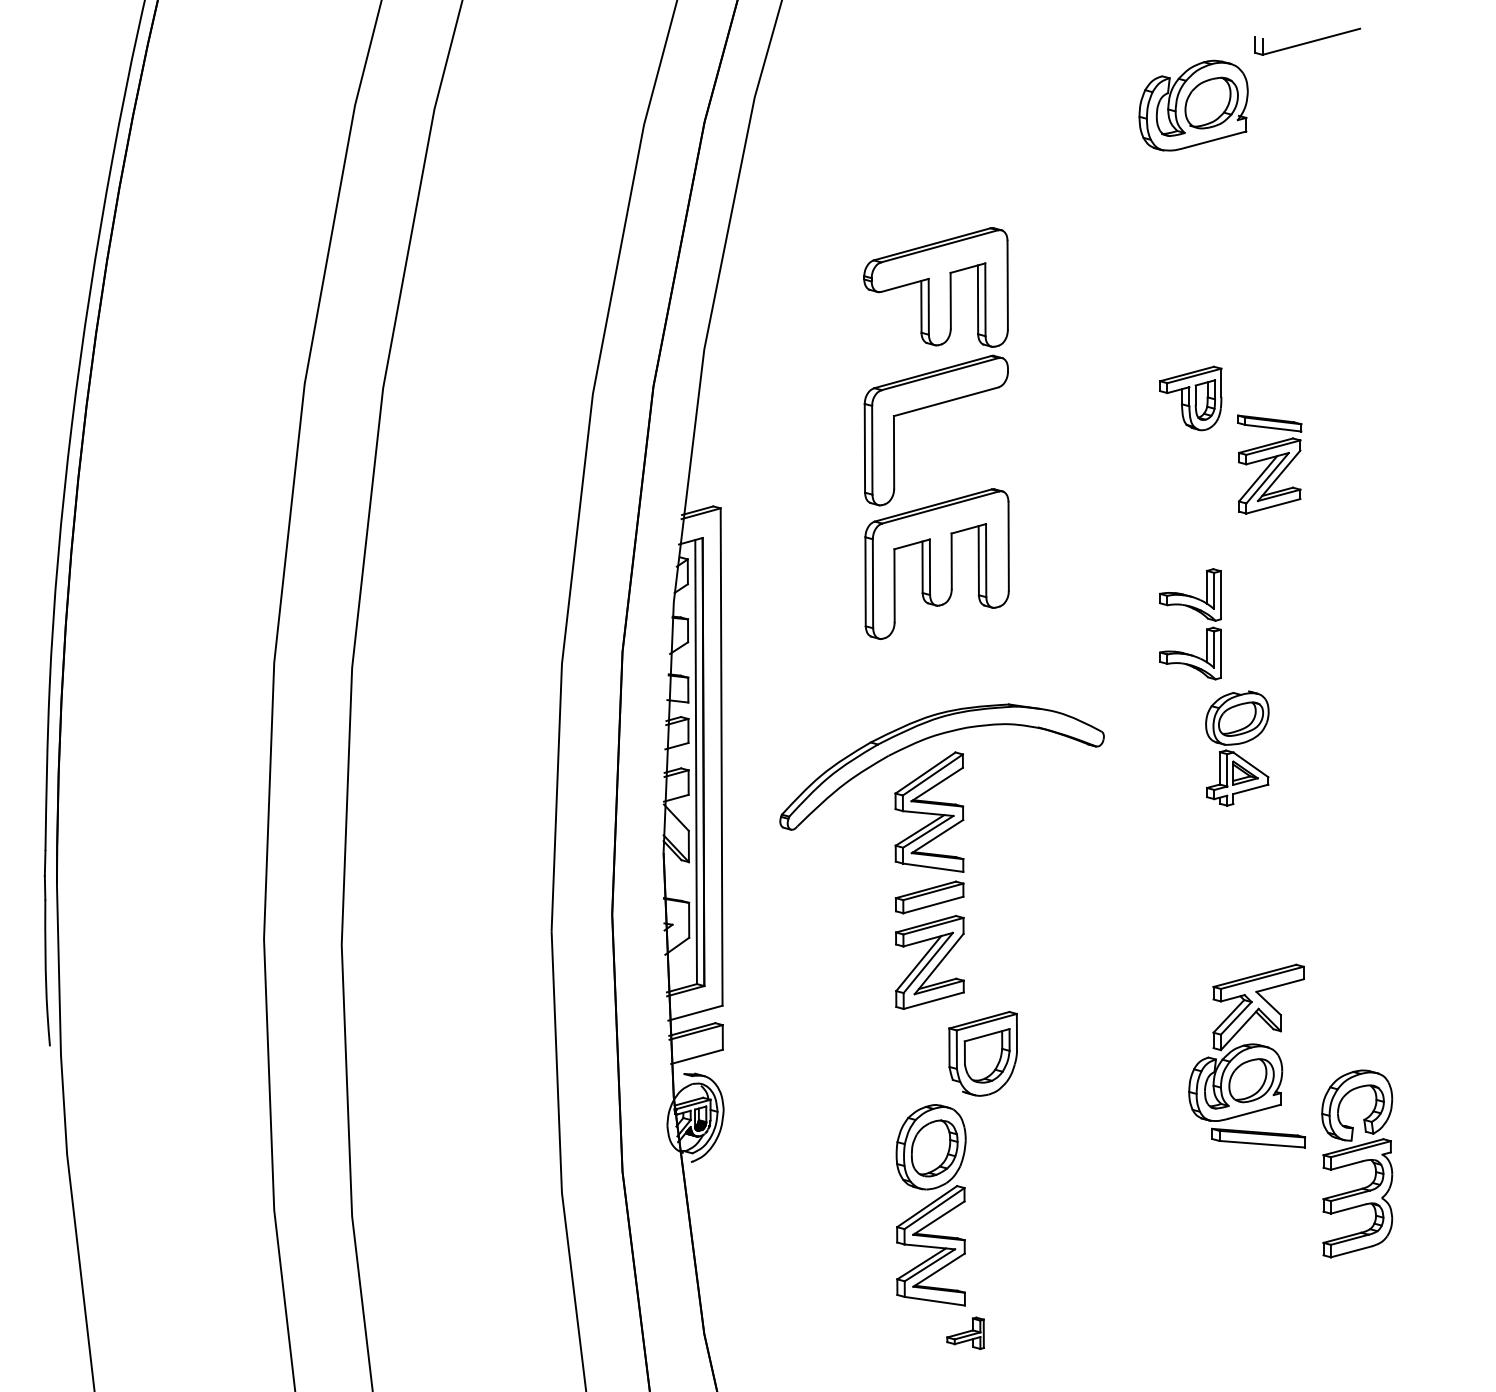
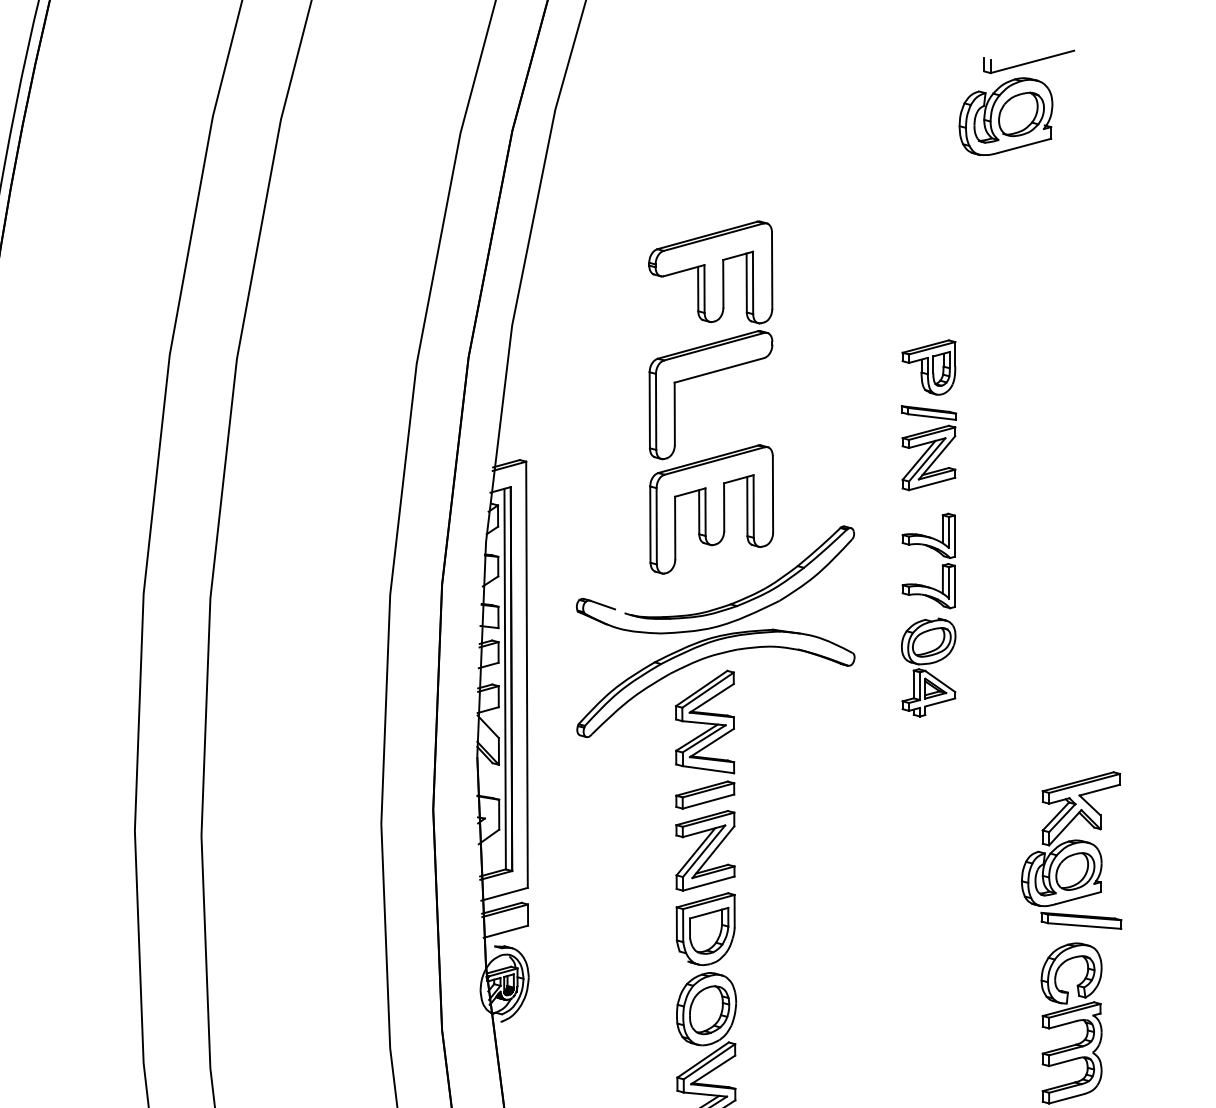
part: (1193, 105) -> (1005, 116), moved
part: (1269, 464) -> (928, 448), moved
part: (950, 676) -> (723, 605), added
part: (1237, 748) -> (928, 667), moved
part: (982, 1053) -> (705, 928), moved
part: (1247, 1055) -> (1071, 850), moved

